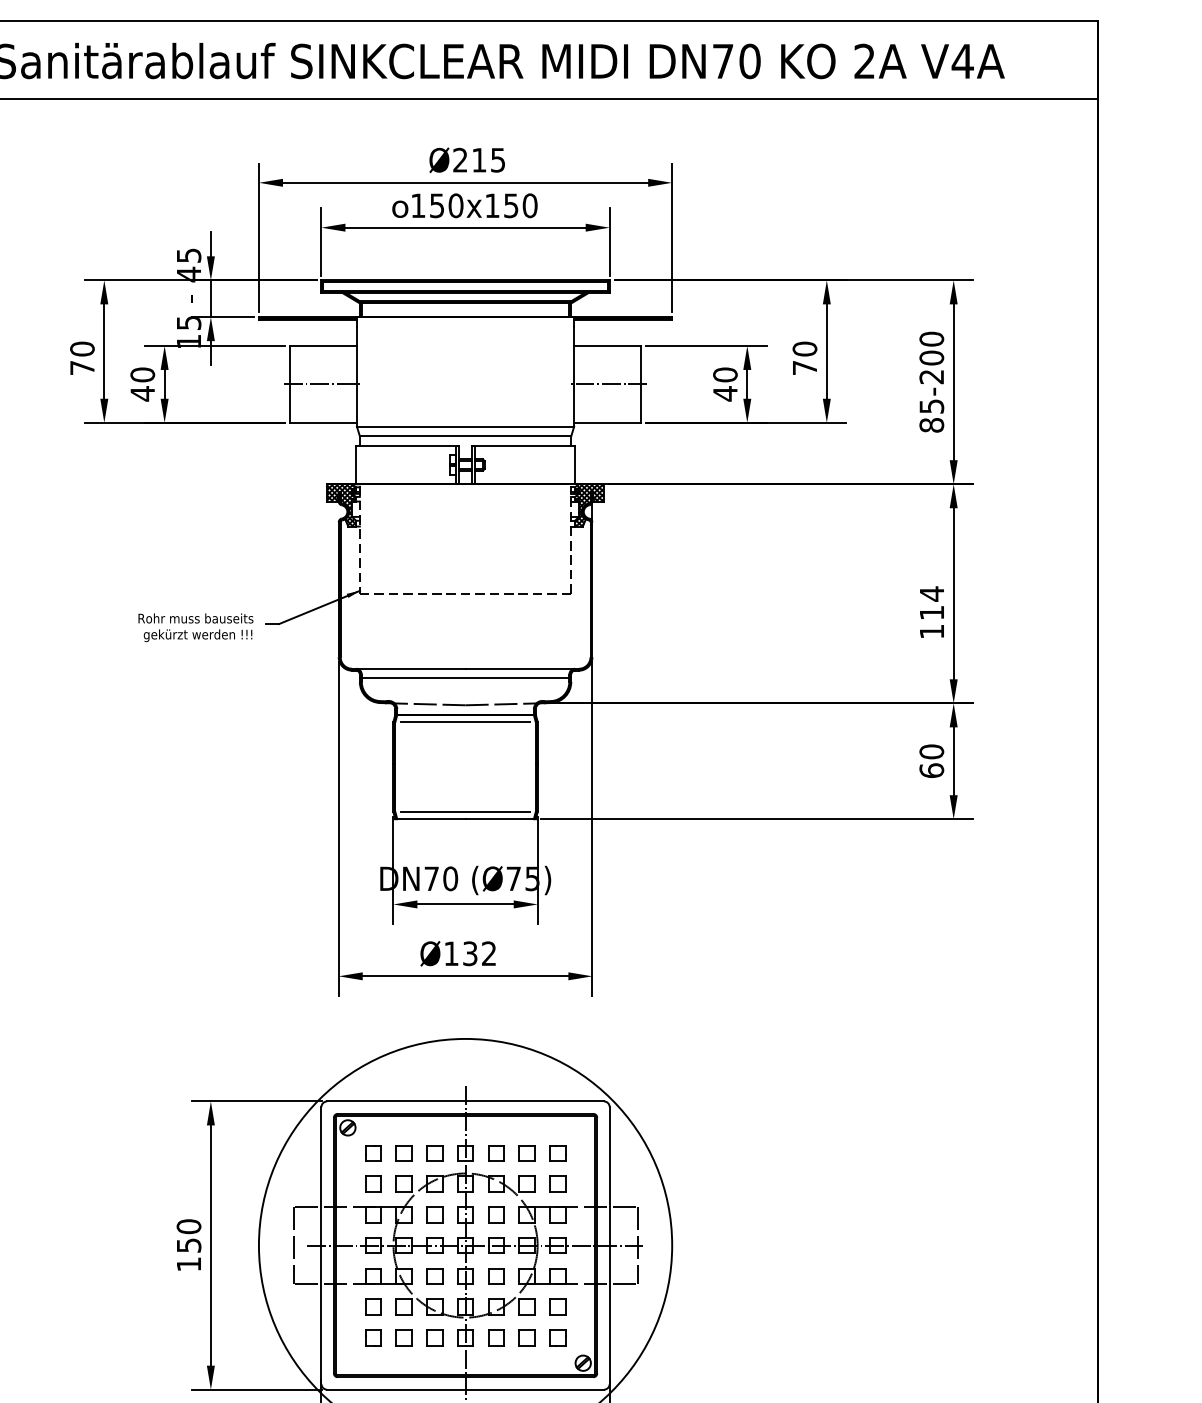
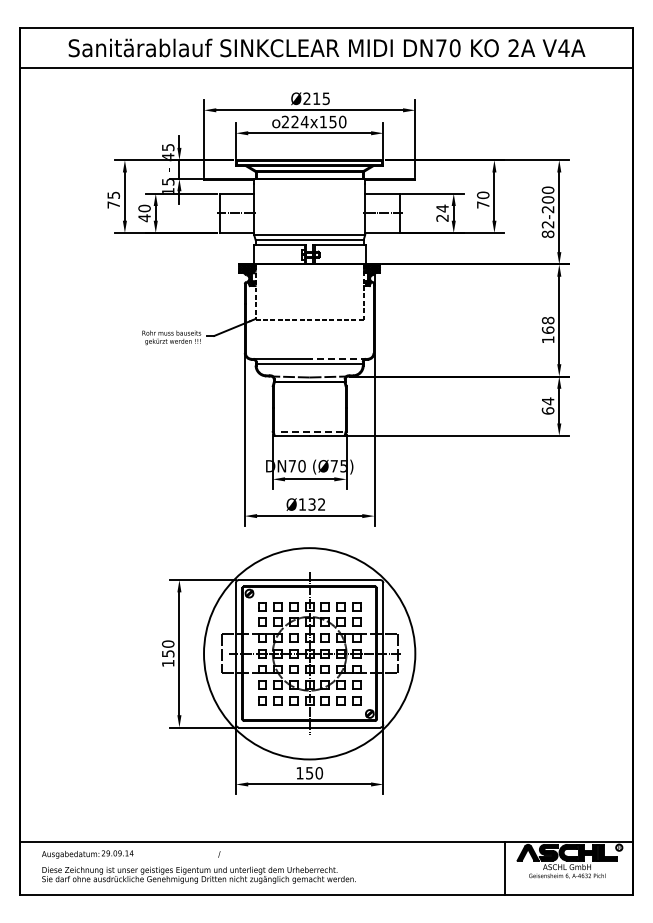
text: (435, 204) -> (294, 121), 150x150 -> 224x150
text: (81, 349) -> (113, 195), 70 -> 75
text: (725, 384) -> (442, 213), 40 -> 24
text: (930, 406) -> (547, 224), 85-200 -> 82-200
text: (930, 601) -> (547, 324), 114 -> 168
line: (521, 668) -> (338, 358), solid -> dashed
line: (465, 722) -> (309, 386), removed
text: (930, 752) -> (547, 401), 60 -> 64
line: (465, 810) -> (309, 431), solid -> dashed

